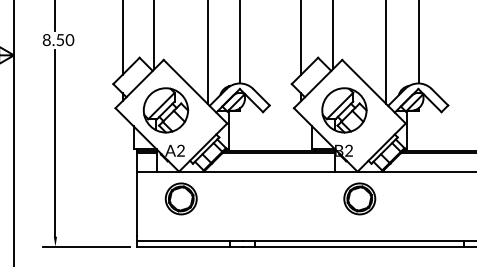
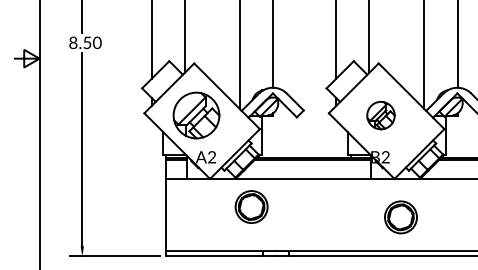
part: (344, 110) -> (381, 115), size x0.6
part: (180, 198) -> (250, 206), moved
part: (359, 198) -> (400, 216), moved

